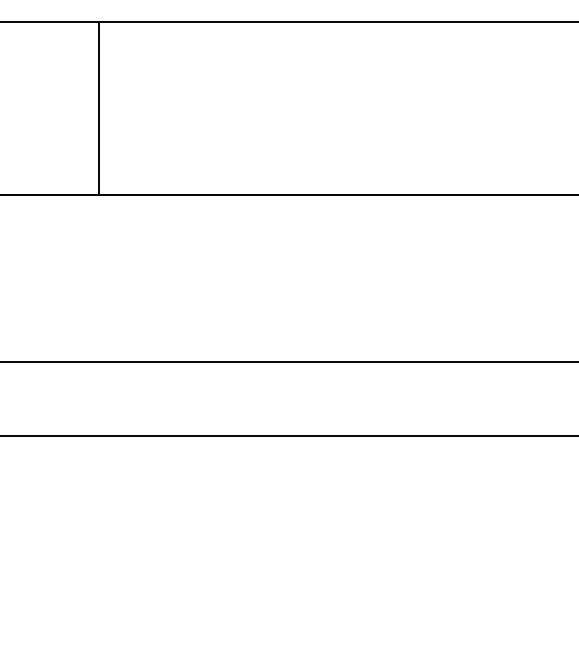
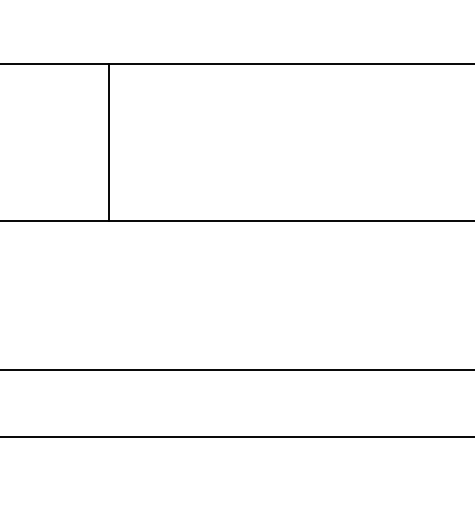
line: (98, 108) -> (108, 142), moved

